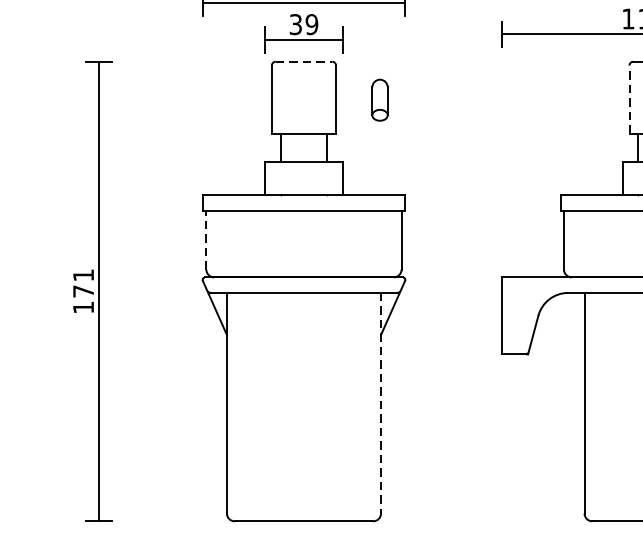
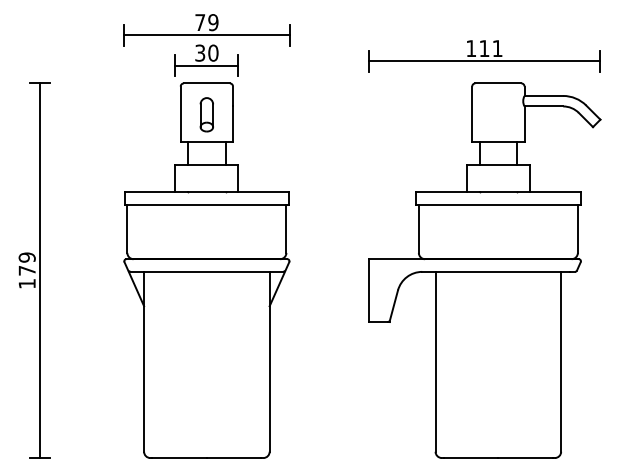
text: (312, 23) -> (213, 52), 39 -> 30
line: (304, 61) -> (207, 83), dashed -> solid
part: (379, 99) -> (206, 114), moved
line: (629, 99) -> (472, 114), dashed -> solid
line: (206, 239) -> (127, 228), dashed -> solid
text: (82, 275) -> (26, 257), 171 -> 179
line: (380, 402) -> (269, 361), dashed -> solid

